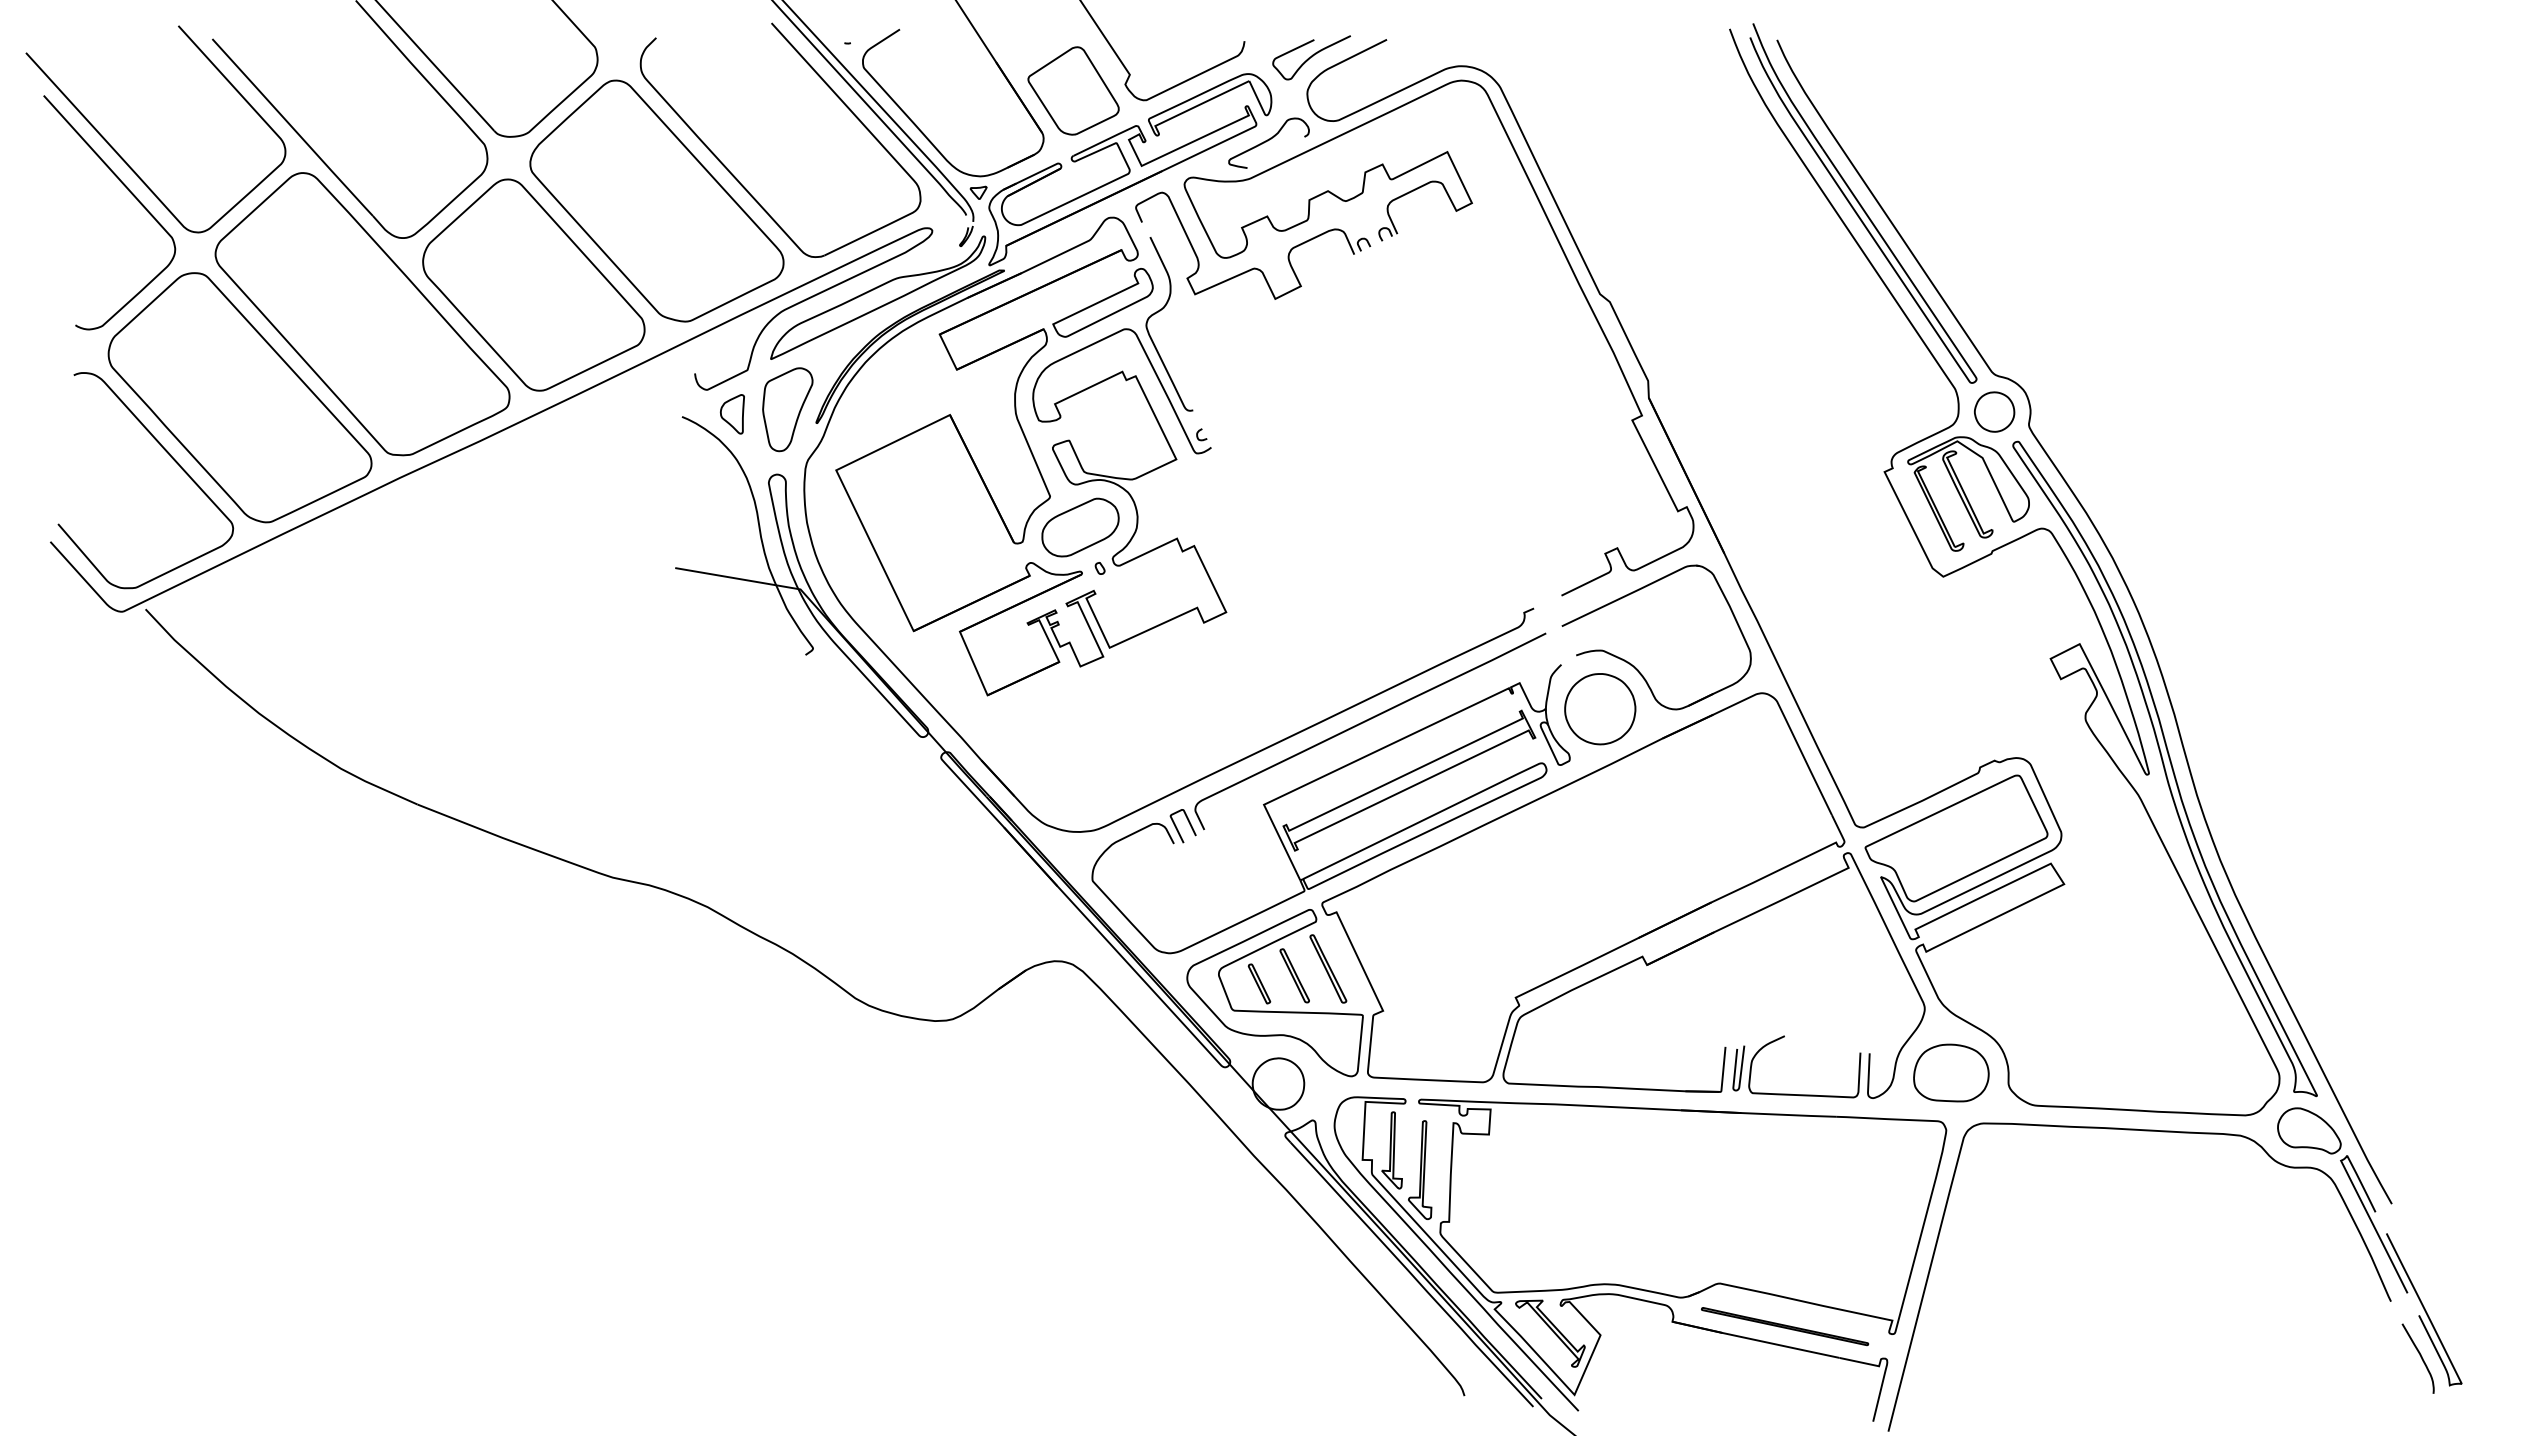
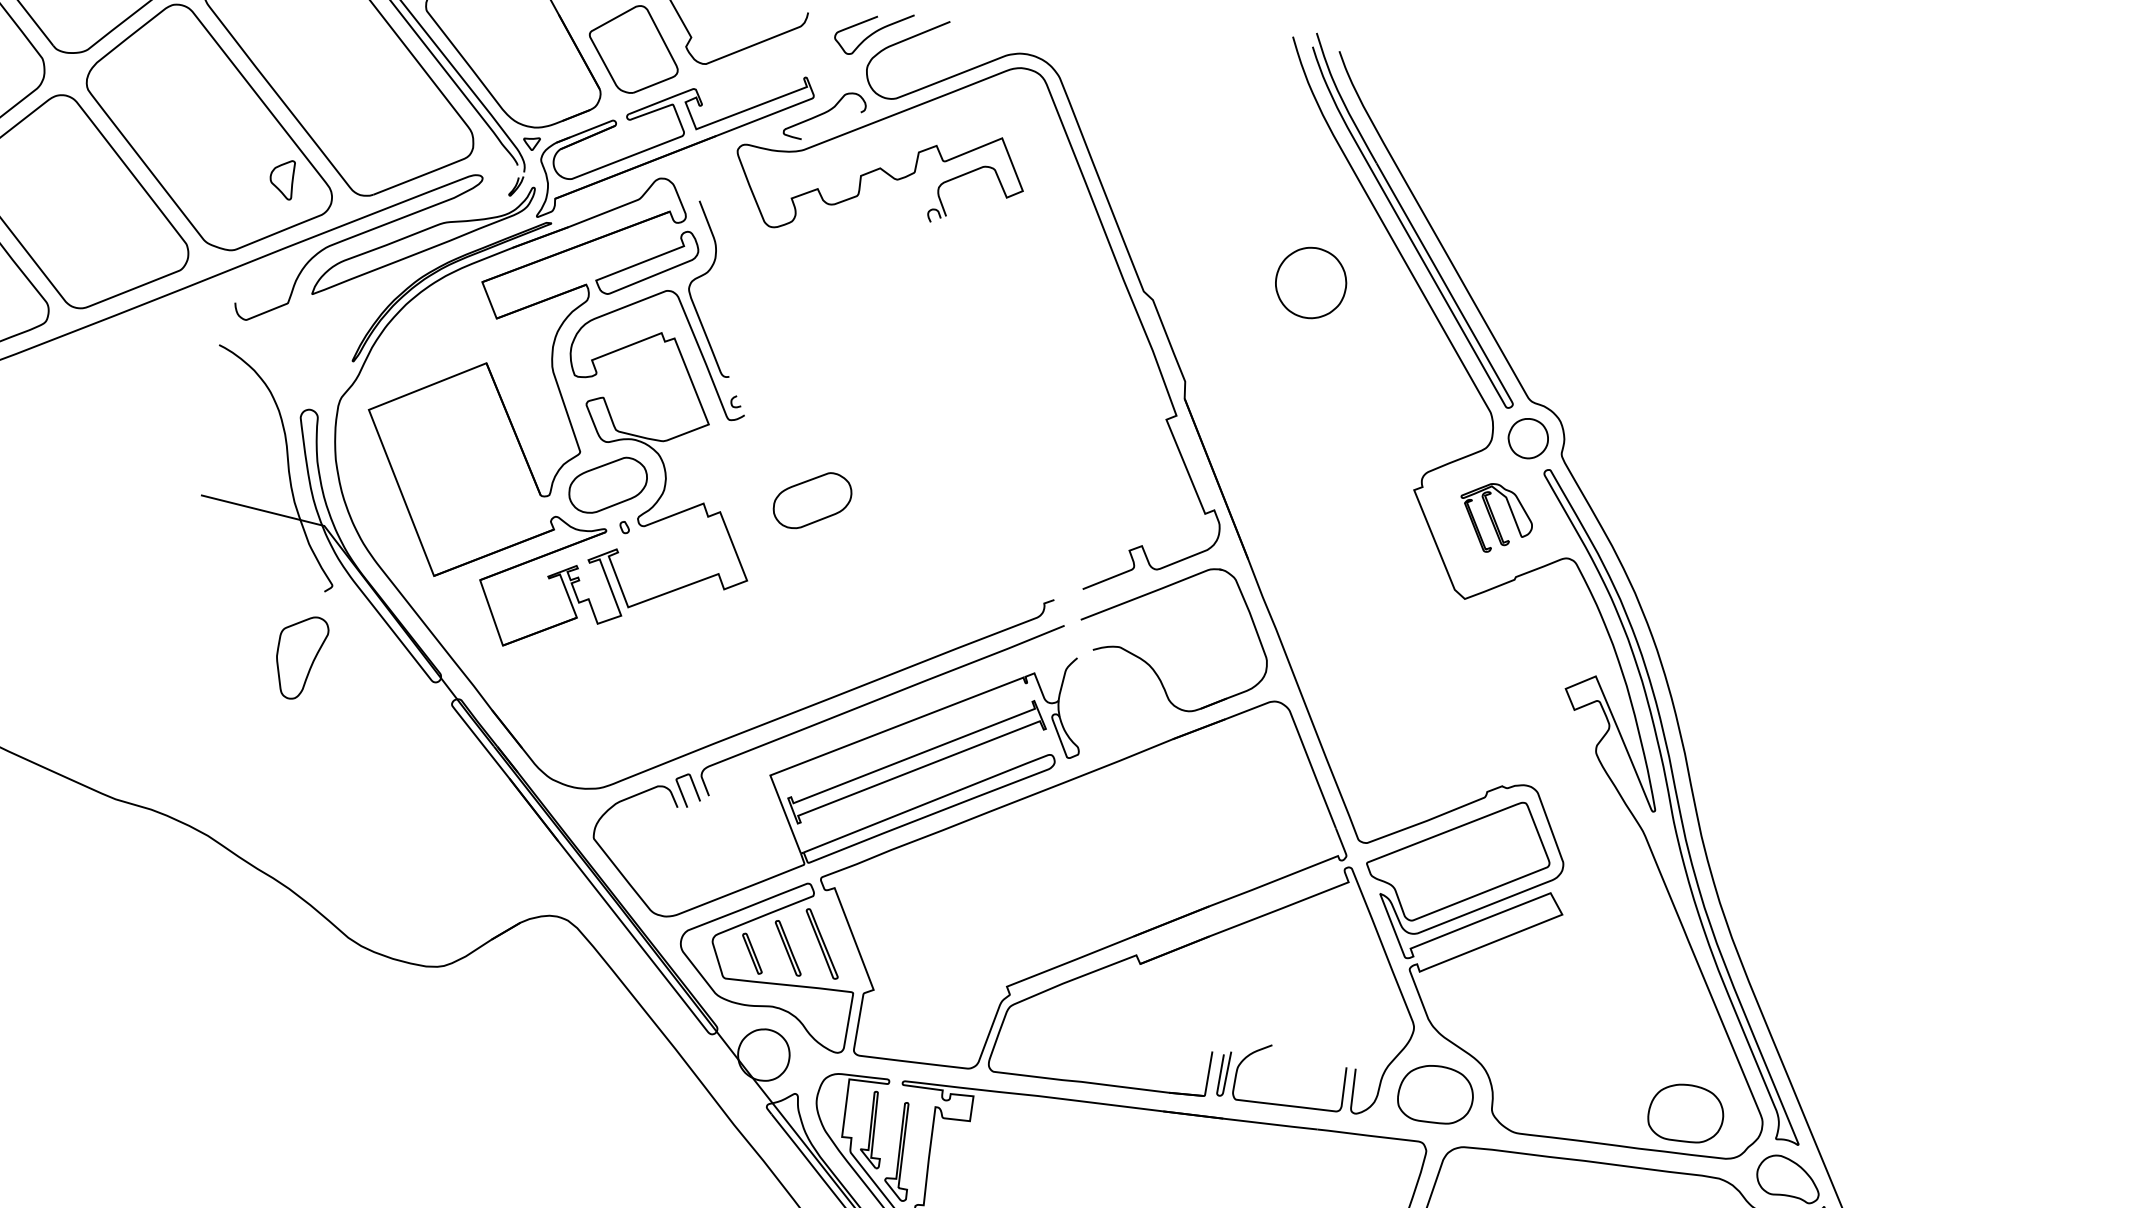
part: (1210, 104) -> (769, 73), removed
part: (1253, 267) -> (800, 238), removed
part: (787, 409) -> (301, 657), moved
part: (732, 414) -> (282, 179), moved
part: (1968, 493) -> (1496, 517), size x0.6
part: (1285, 527) -> (812, 500), added
part: (1600, 709) -> (1311, 283), moved
part: (2202, 1072) -> (1686, 1112), added

